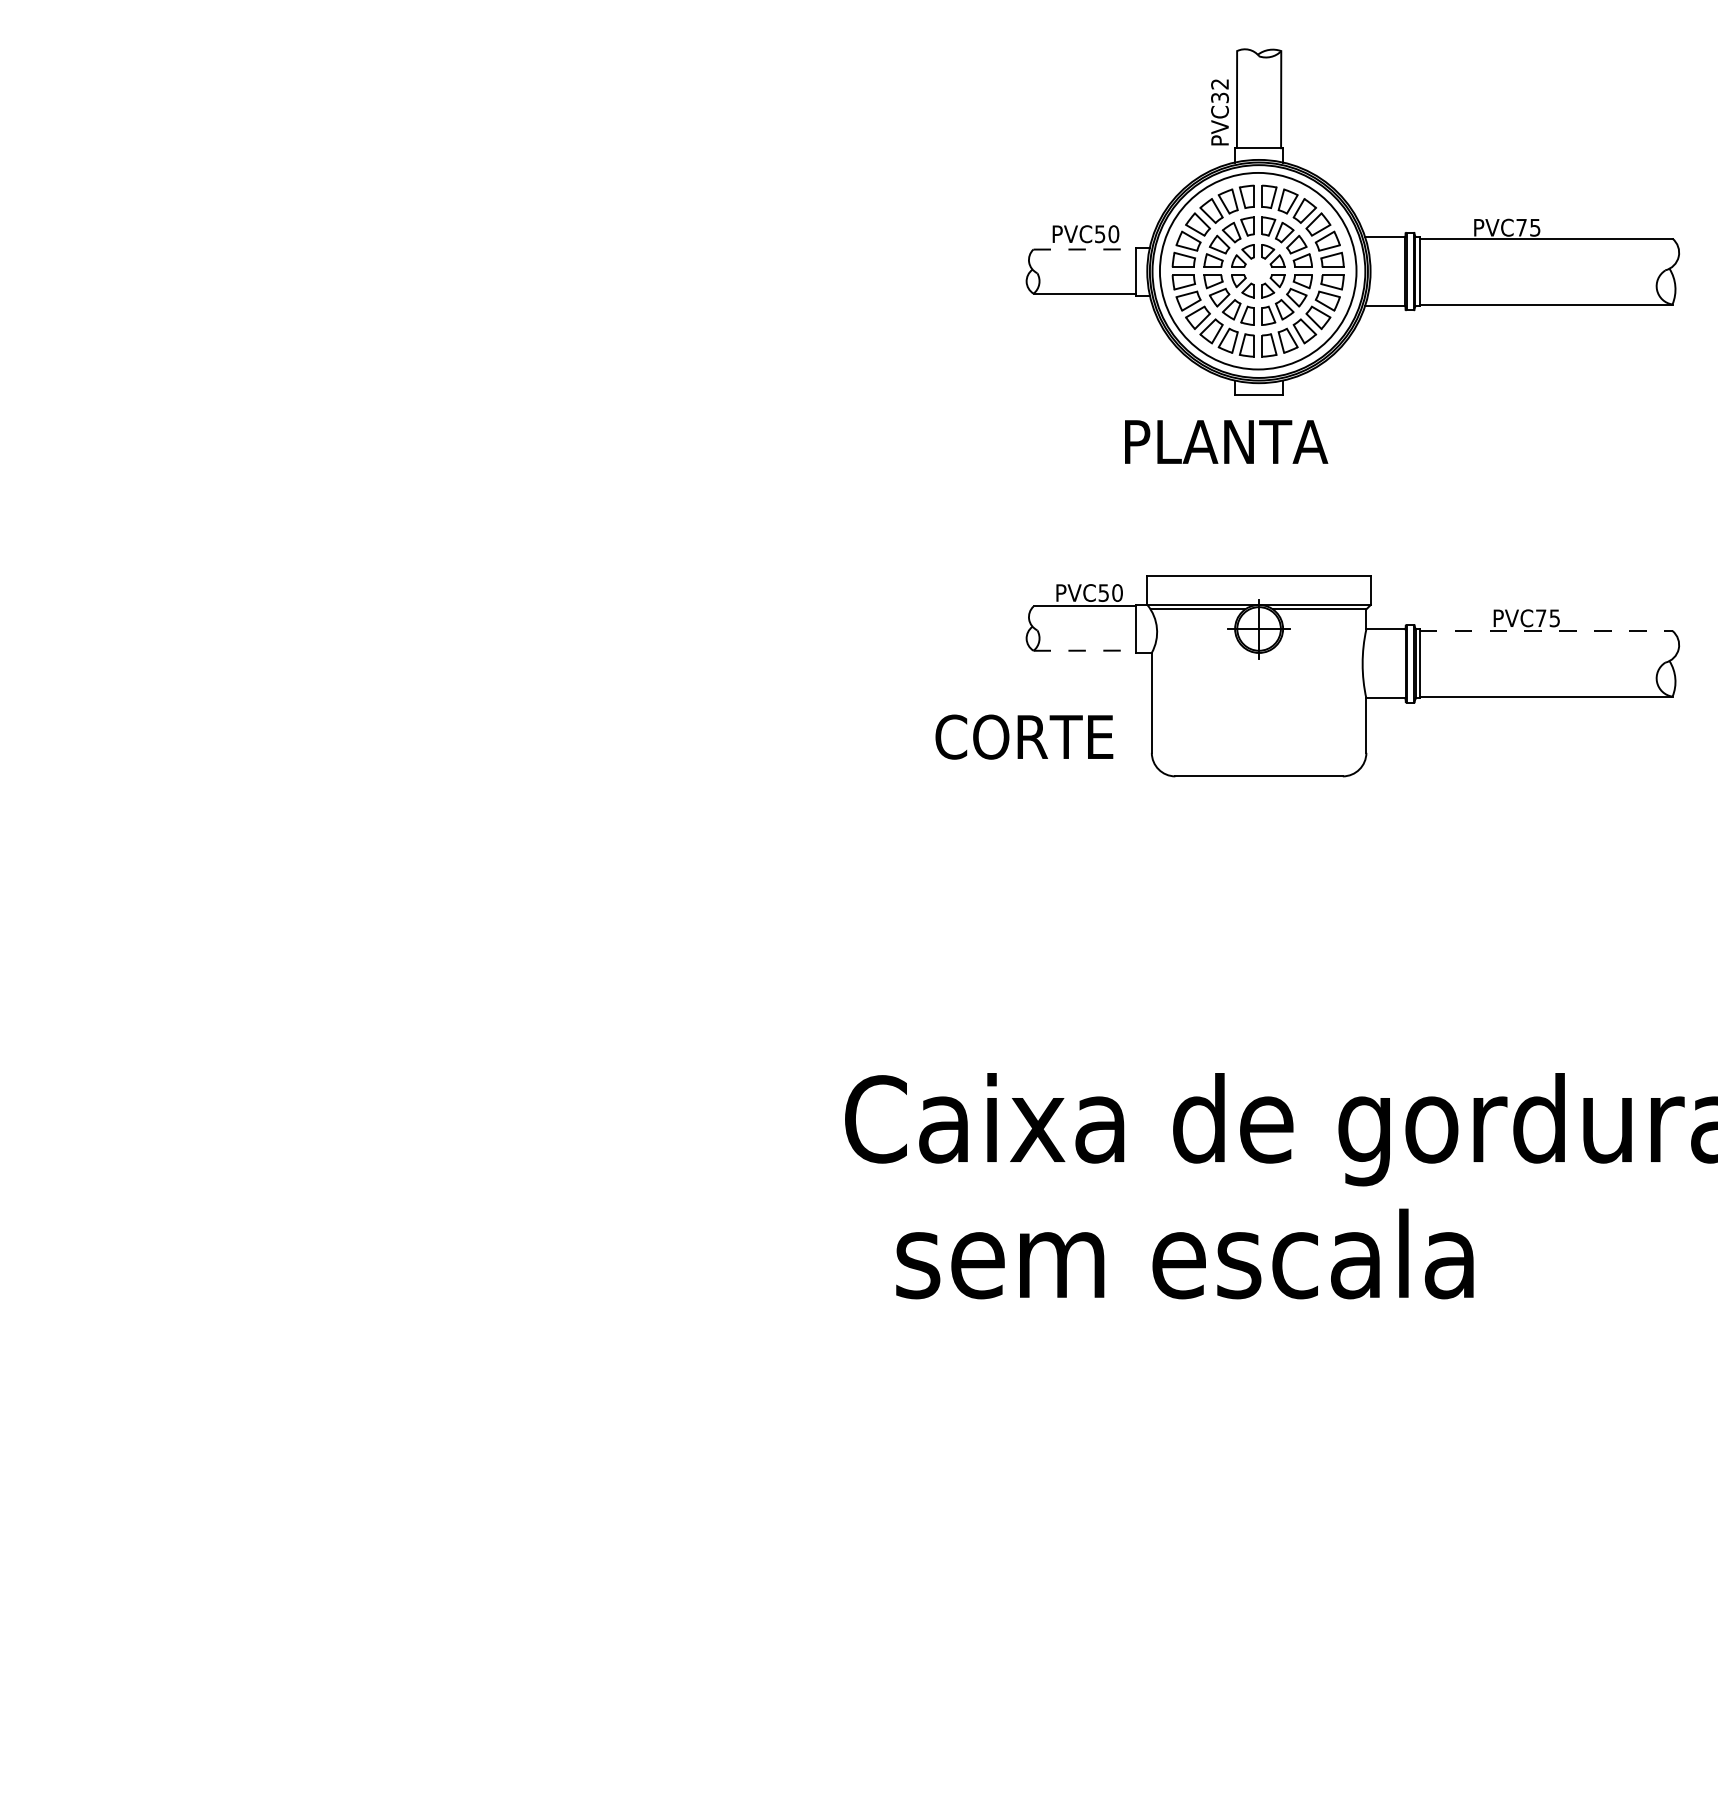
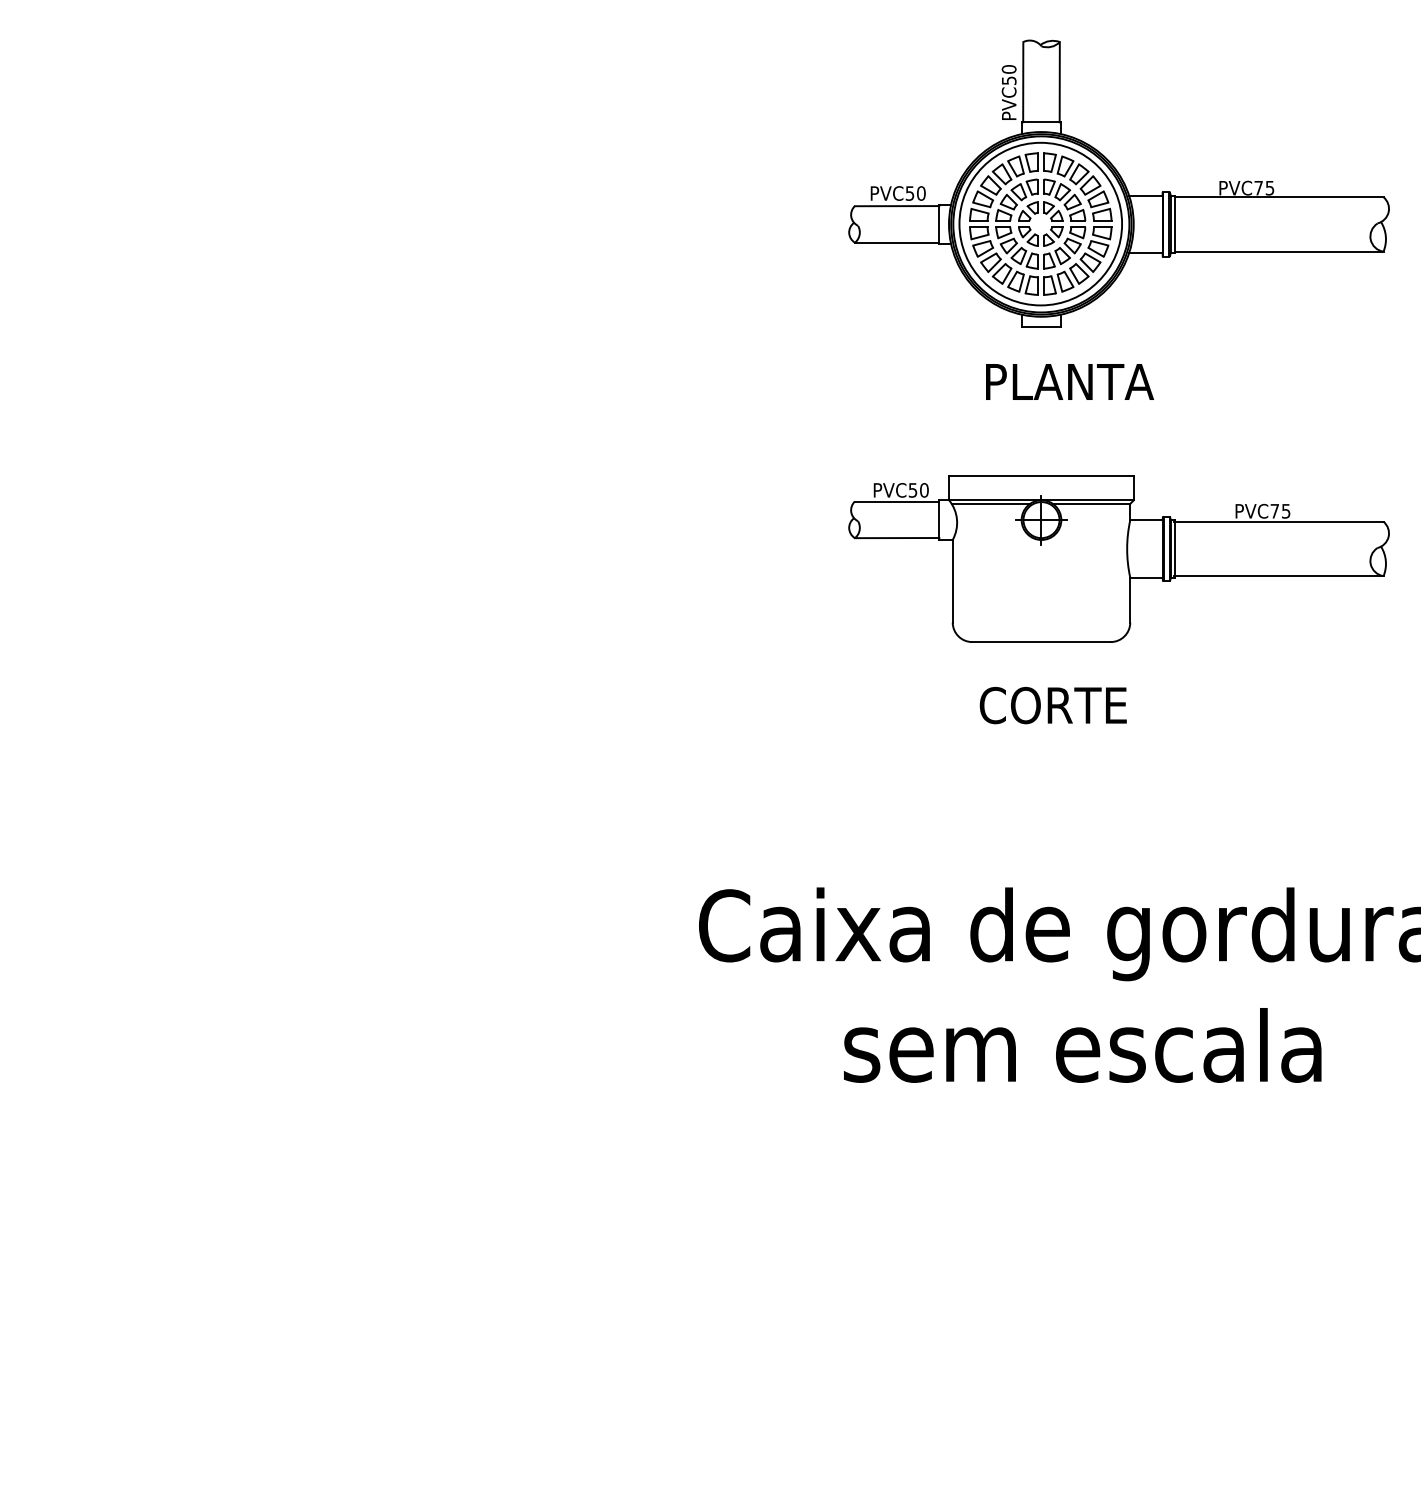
text: (1219, 90) -> (1008, 74), PVC32 -> PVC50
line: (1085, 249) -> (897, 206), dashed -> solid
text: (1226, 441) -> (1069, 381), moved
line: (1546, 630) -> (1279, 521), dashed -> solid
line: (1085, 650) -> (897, 537), dashed -> solid
text: (1024, 736) -> (1053, 705), moved
text: (1184, 1253) -> (1082, 1045), moved

